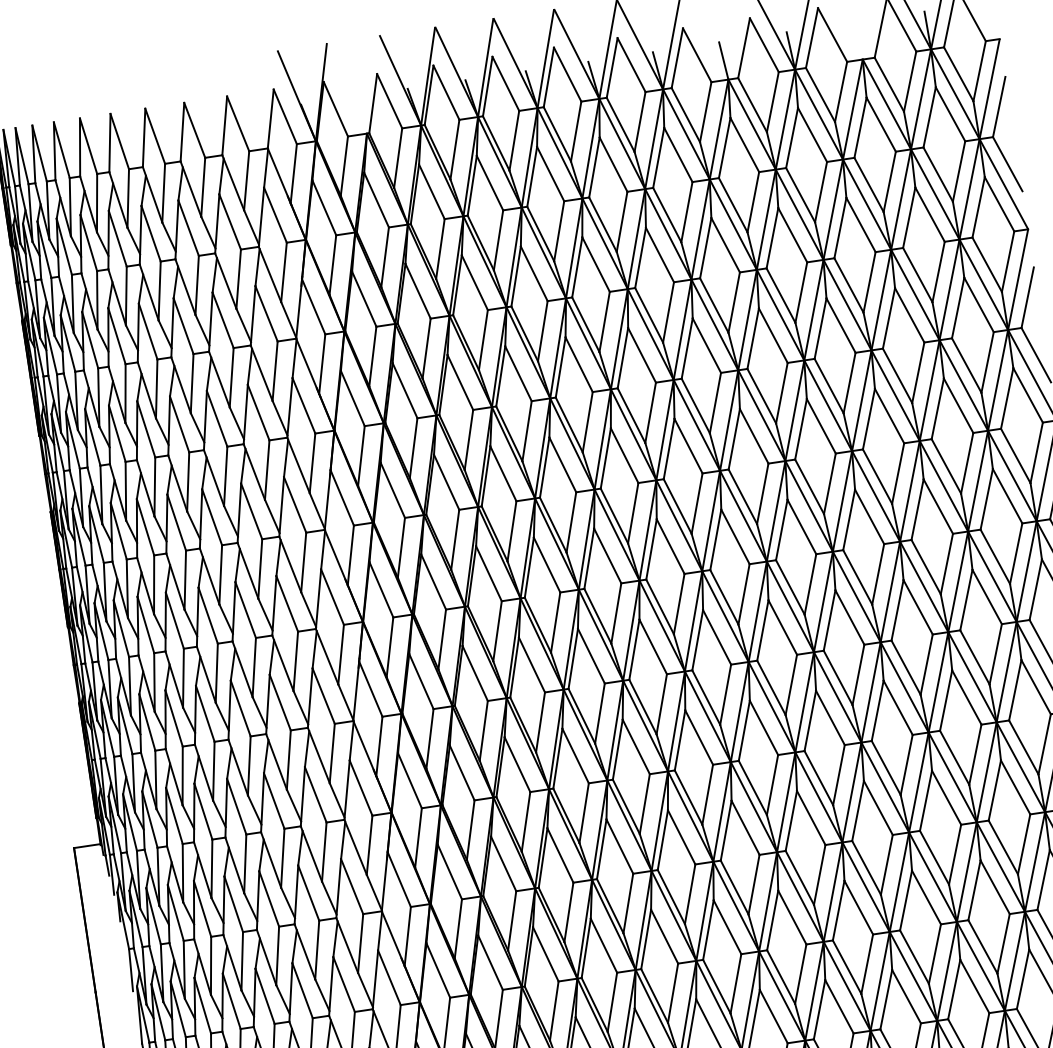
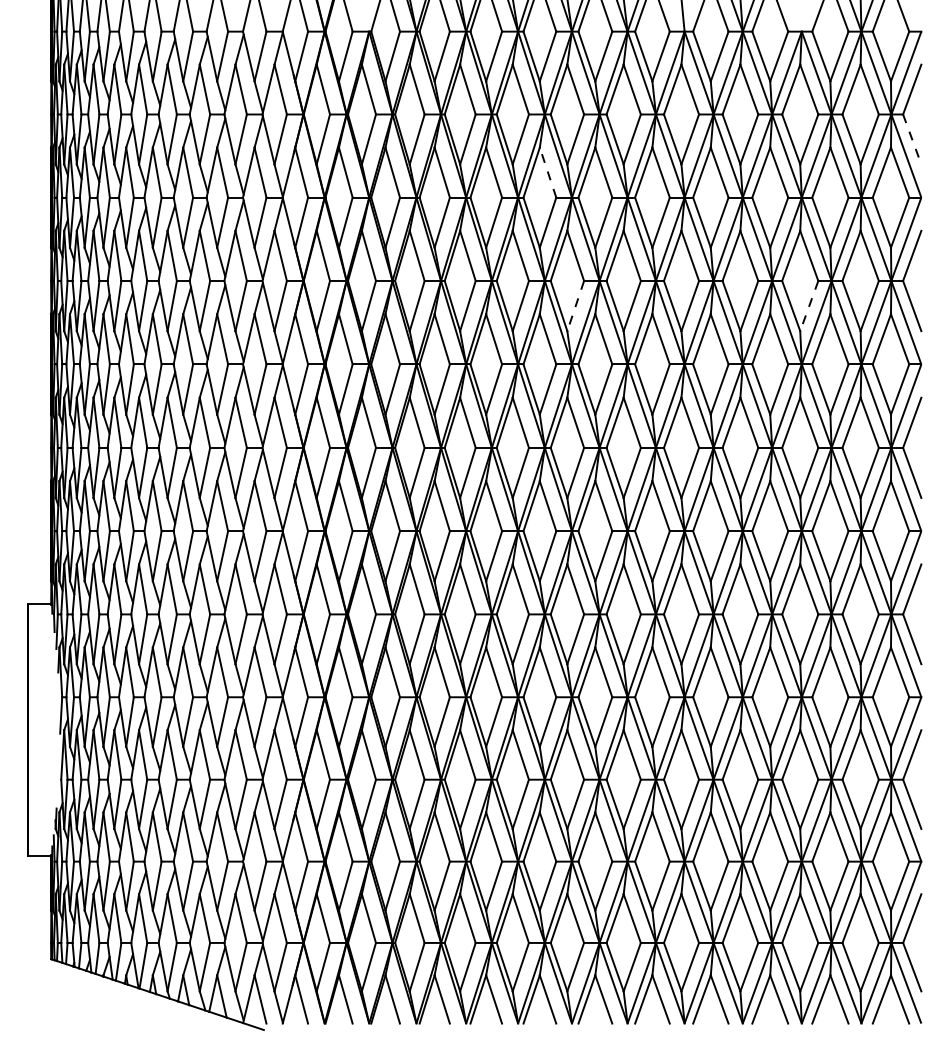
line: (1008, 164) -> (912, 139), solid -> dashed
line: (595, 264) -> (547, 172), solid -> dashed
line: (918, 373) -> (809, 306), solid -> dashed
line: (650, 413) -> (575, 306), solid -> dashed

